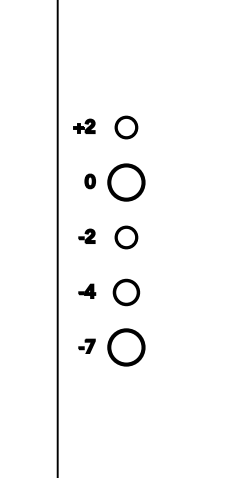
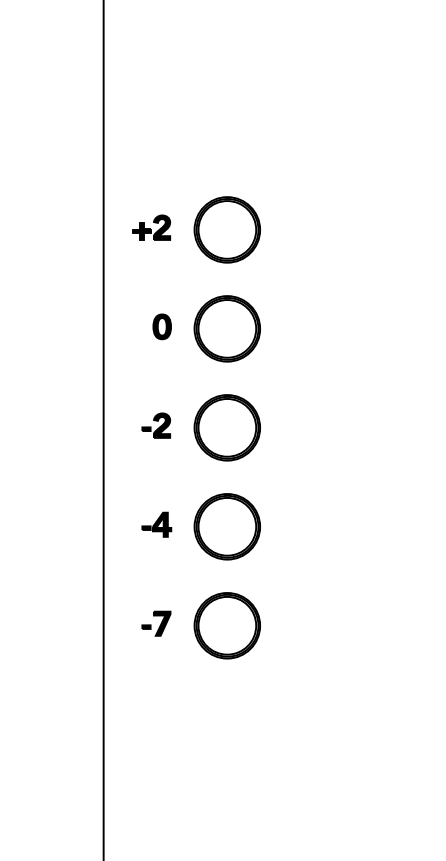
part: (126, 127) -> (227, 229), size x1.67
part: (126, 237) -> (227, 427), size x1.67
part: (126, 292) -> (227, 526), size x1.43

